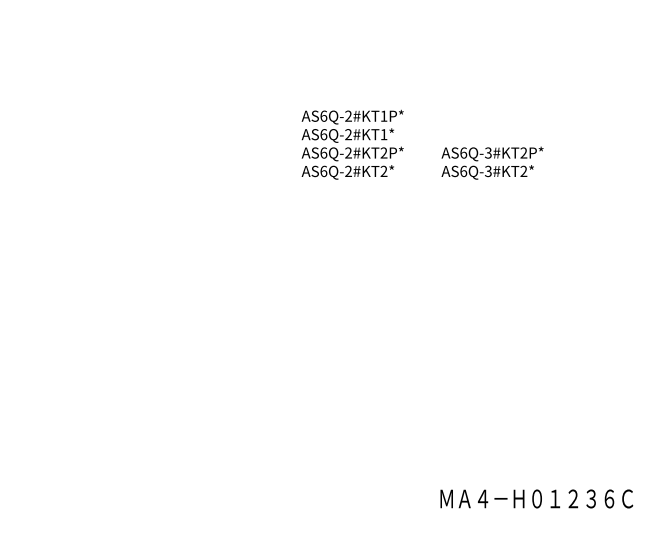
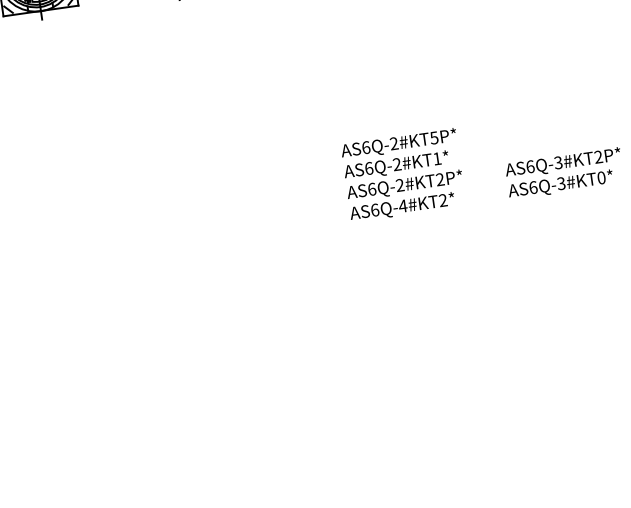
text: (383, 115) -> (433, 137), AS6Q-2#KT1P* -> AS6Q-2#KT5P*
text: (348, 170) -> (402, 205), AS6Q-2#KT2* -> AS6Q-4#KT2*
text: (523, 171) -> (601, 178), AS6Q-3#KT2* -> AS6Q-3#KT0*

